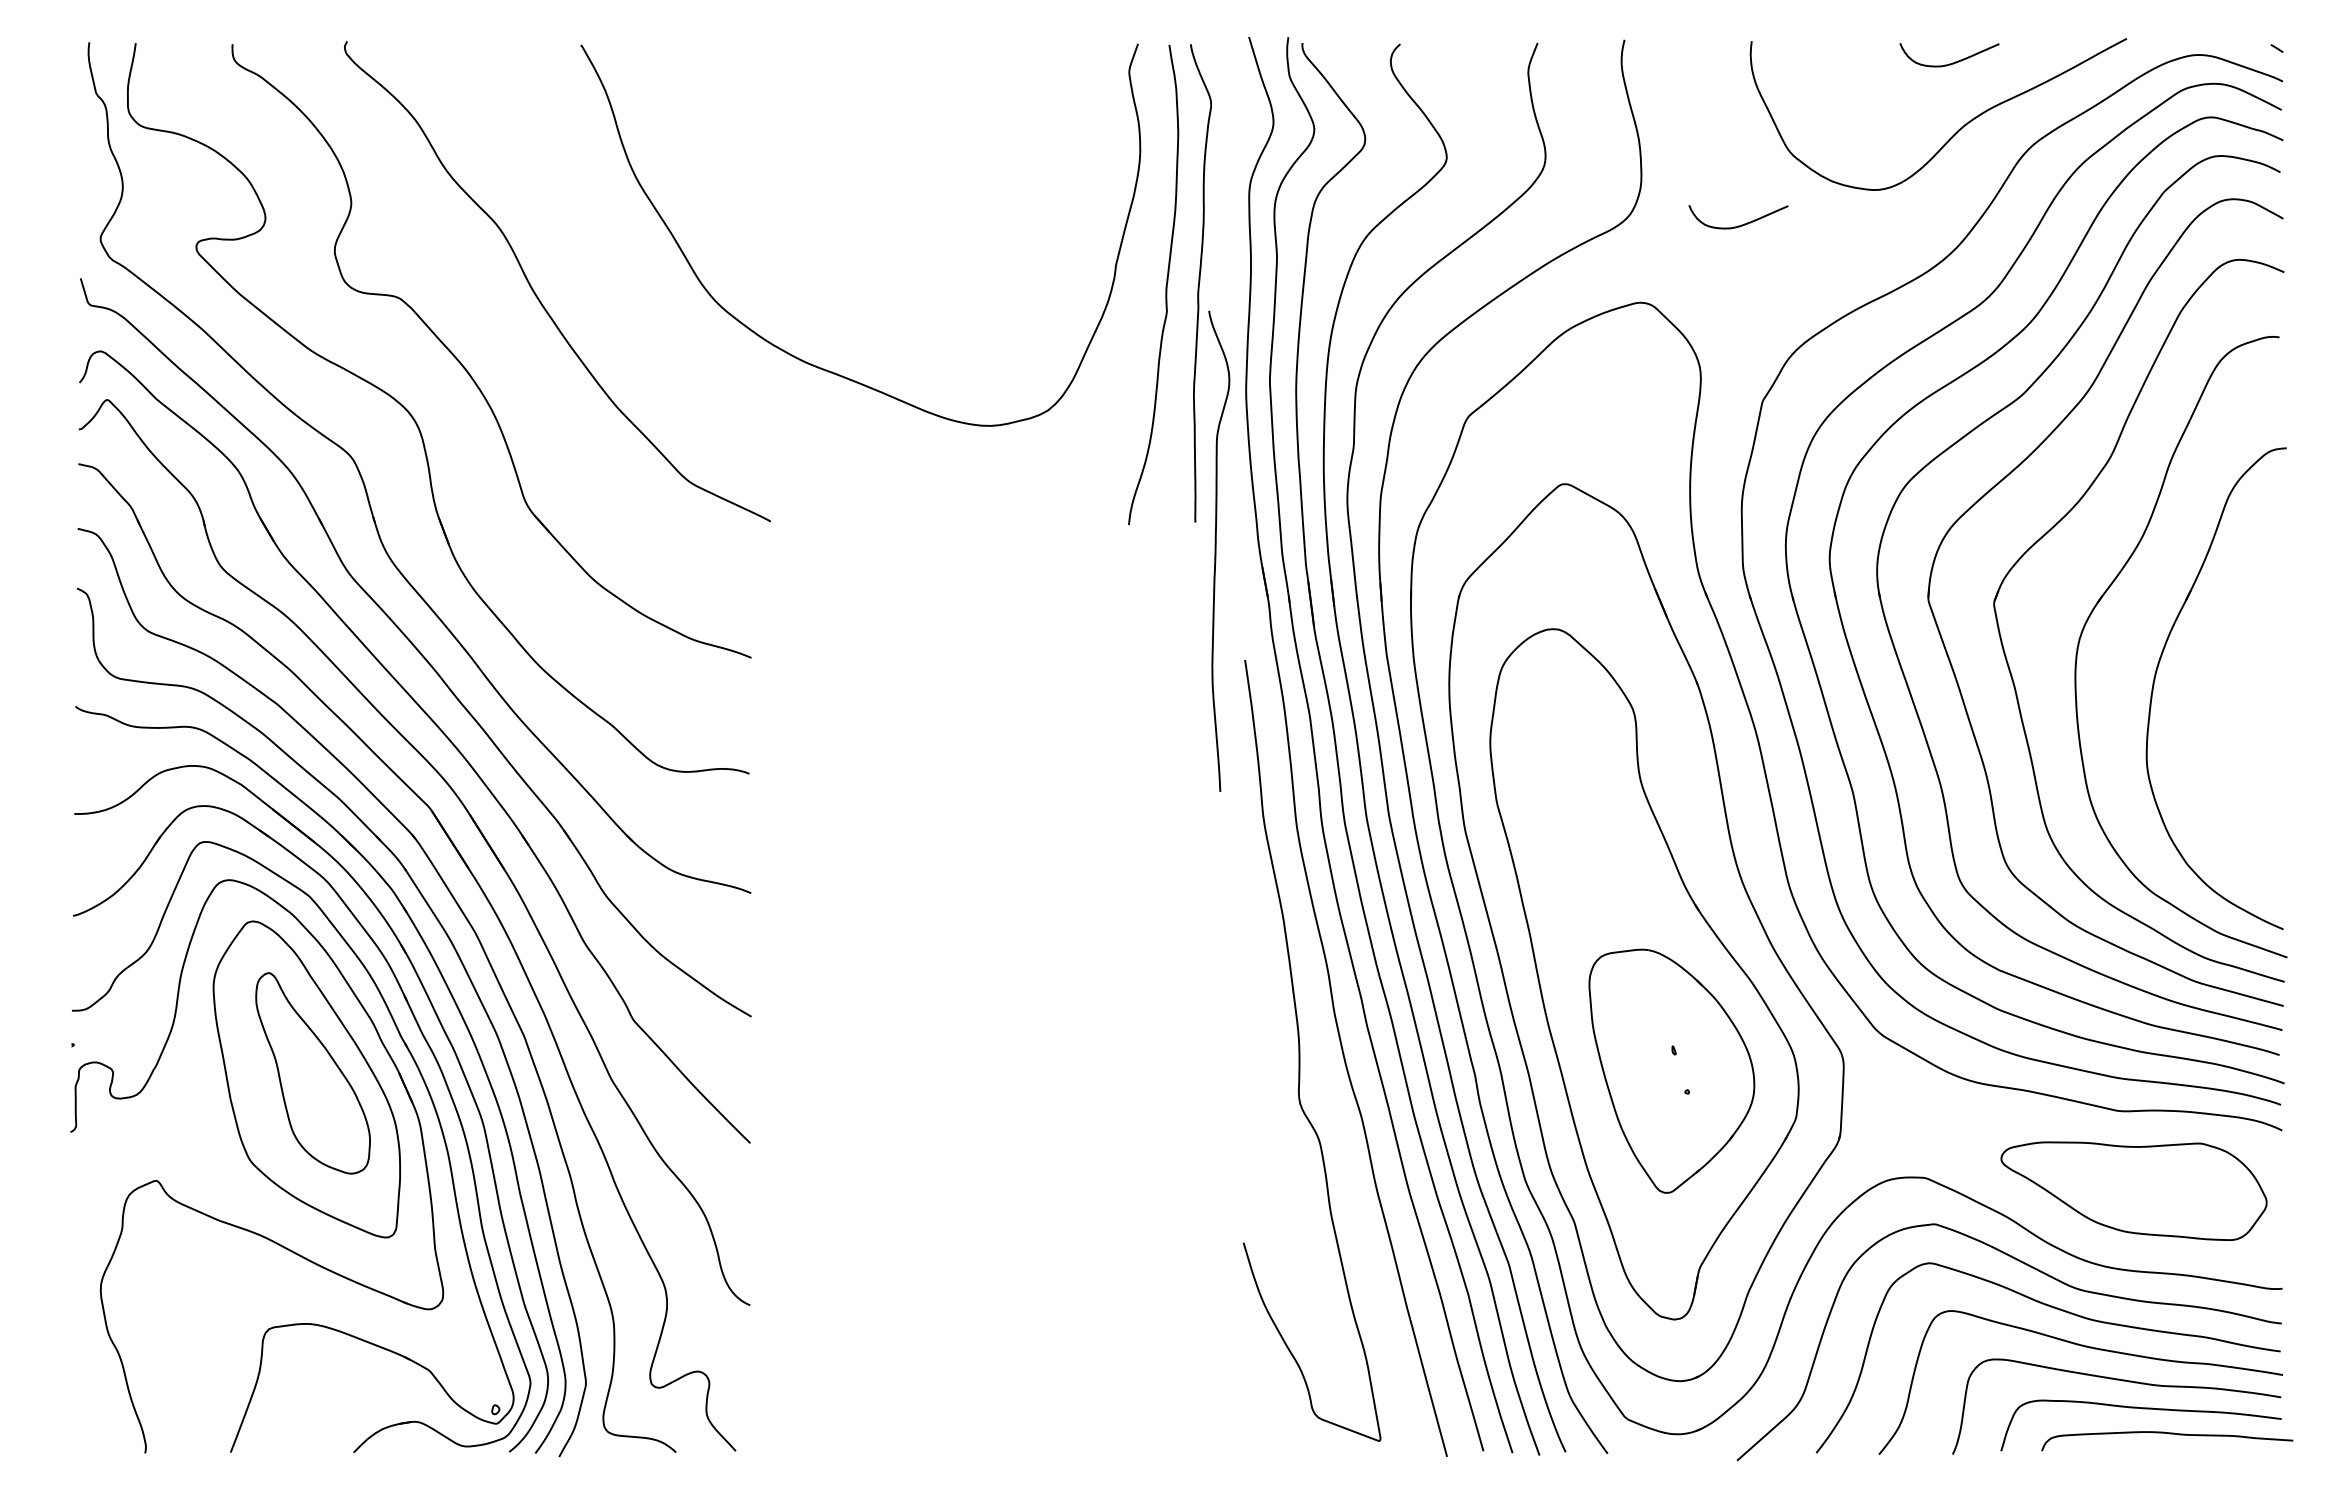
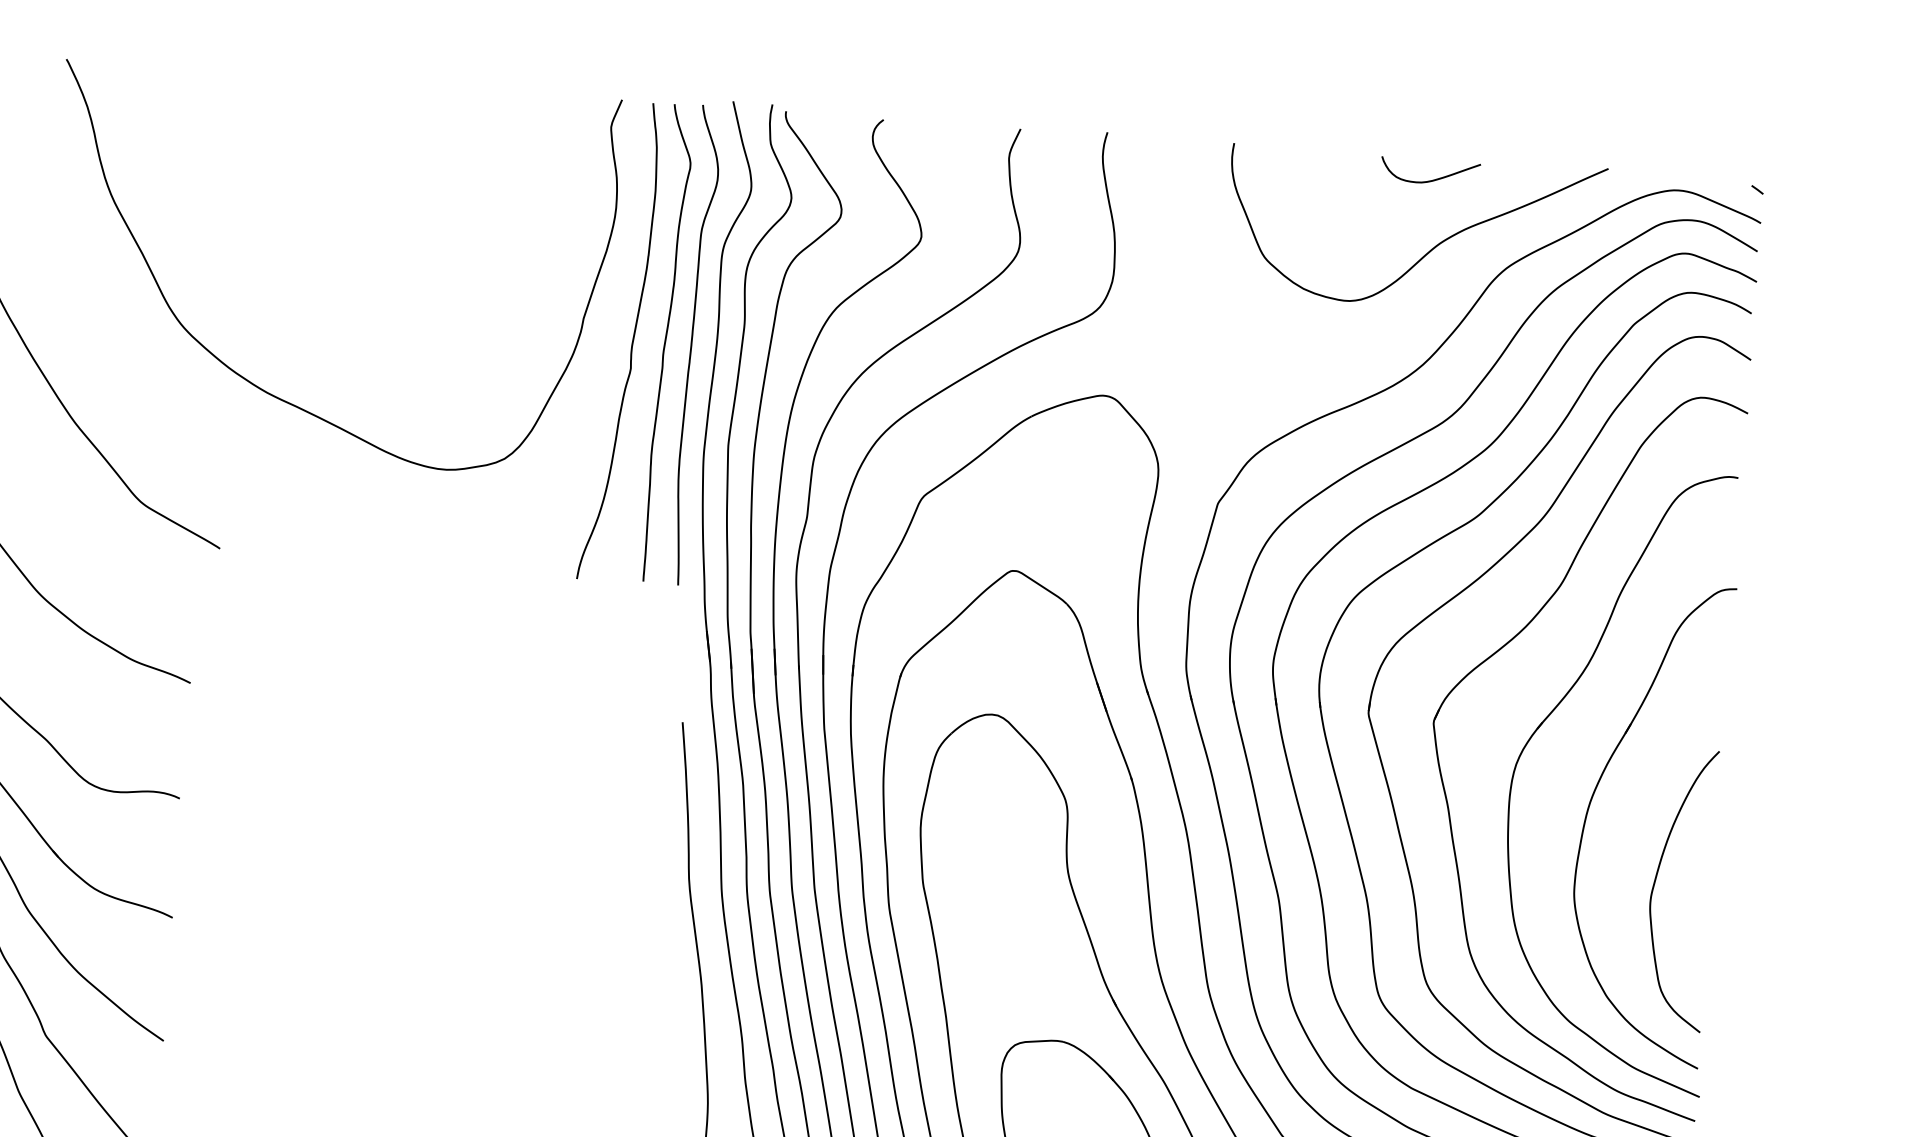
curve: (1741, 224) -> (1210, 325), removed
curve: (1216, 550) -> (692, 344), moved
curve: (2227, 747) -> (1655, 883), added

